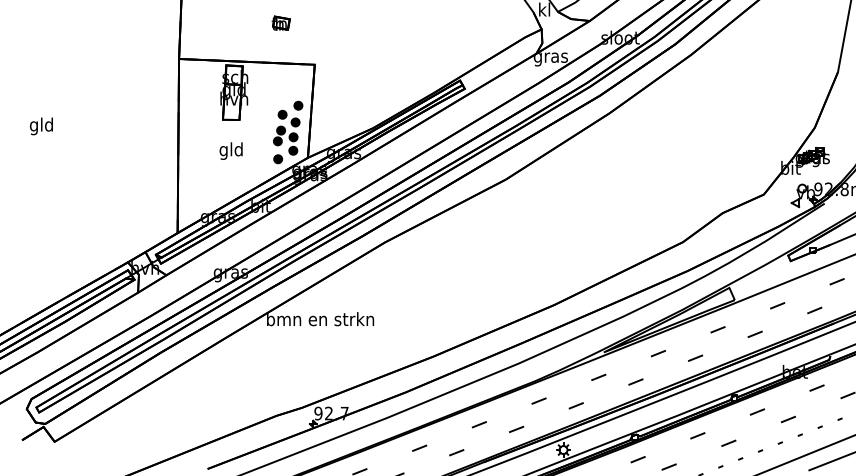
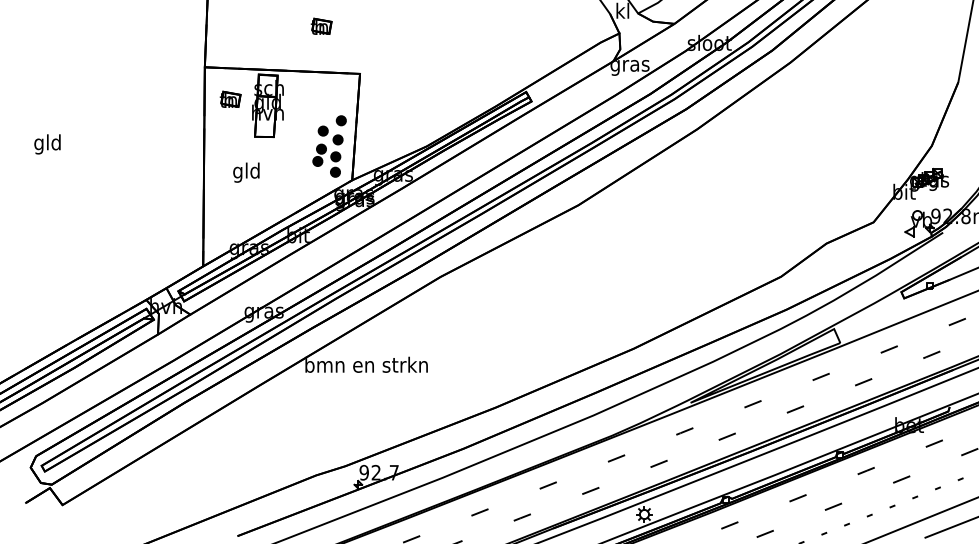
part: (201, 86) -> (230, 98), added
text: (231, 150) -> (246, 172), moved
part: (277, 158) -> (317, 181), removed

